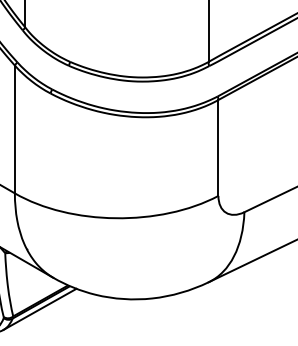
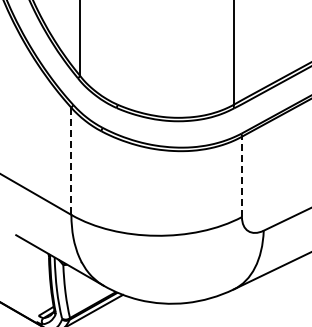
line: (14, 129) -> (71, 161), solid -> dashed
line: (217, 147) -> (241, 176), solid -> dashed

